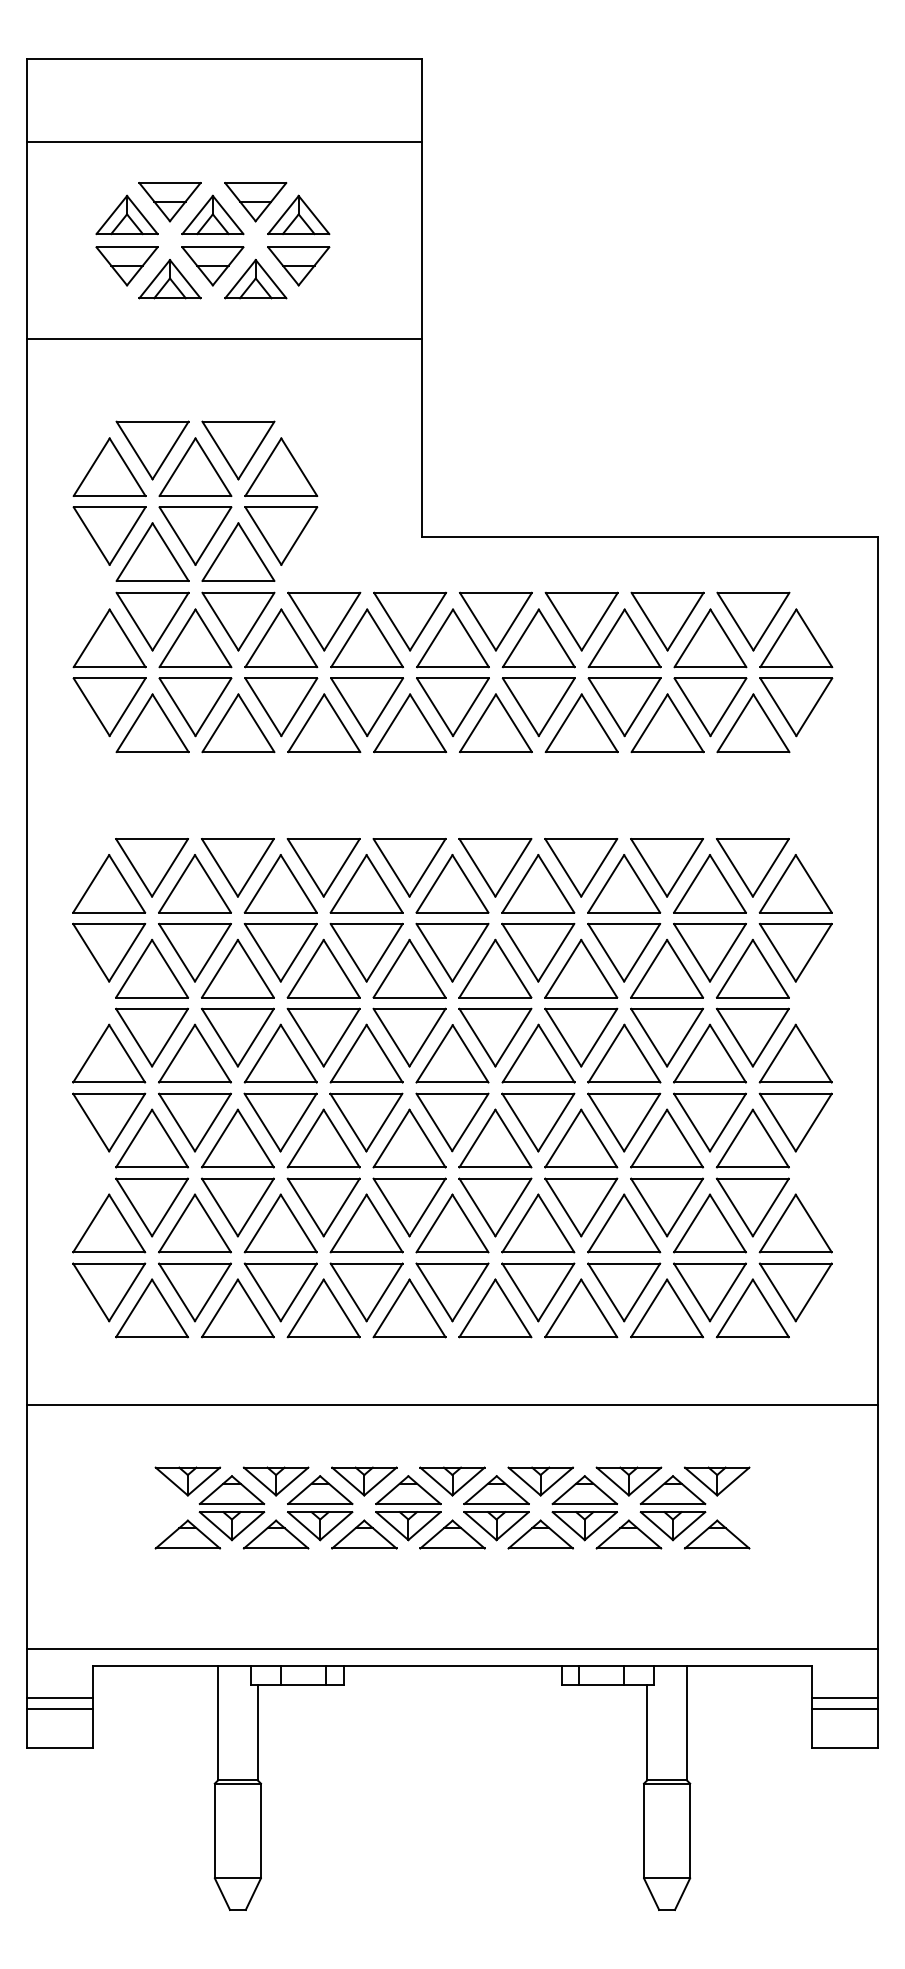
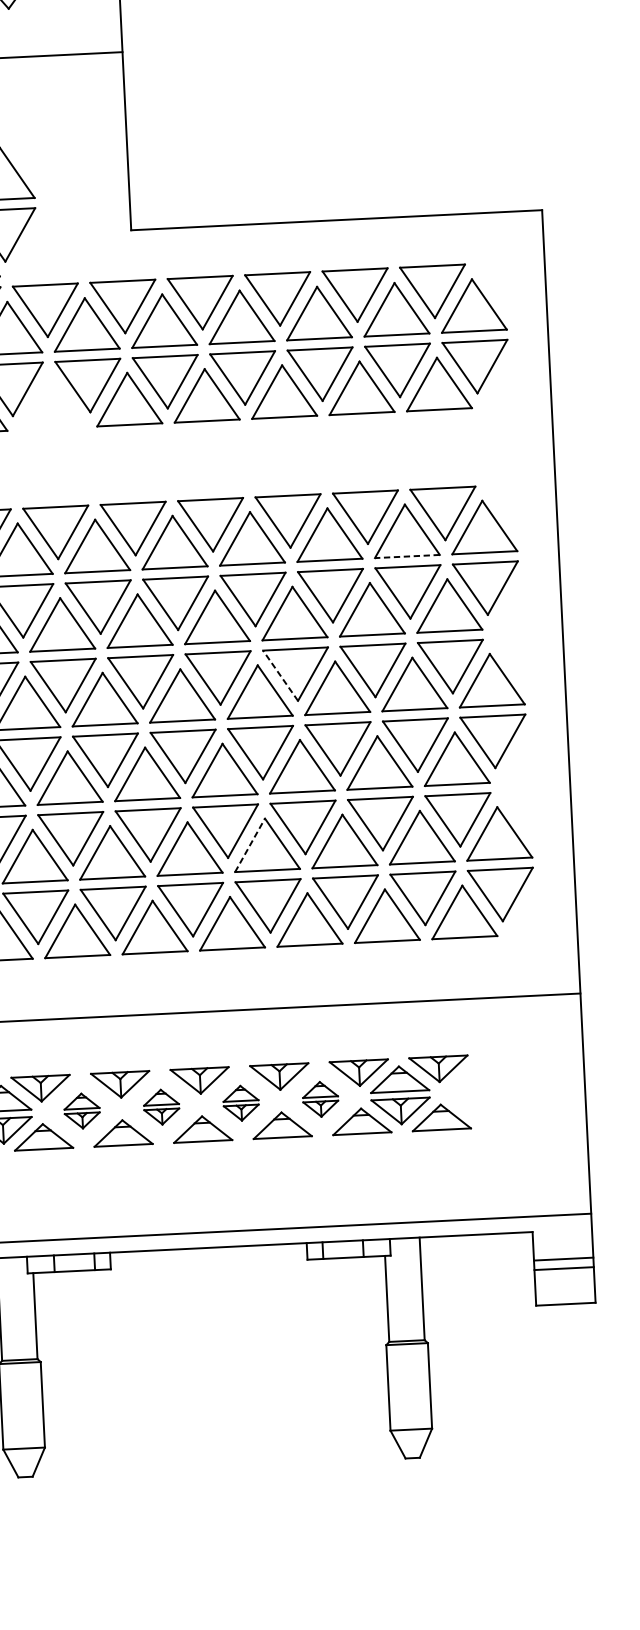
part: (324, 723) -> (51, 402), removed
line: (709, 912) -> (406, 556), solid -> dashed
line: (563, 1037) -> (280, 675), solid -> dashed
line: (520, 1223) -> (250, 845), solid -> dashed
part: (320, 1508) -> (82, 1111), size x0.6
part: (408, 1508) -> (161, 1107), size x0.6
part: (496, 1508) -> (241, 1103), size x0.6
part: (584, 1508) -> (320, 1099), size x0.6

